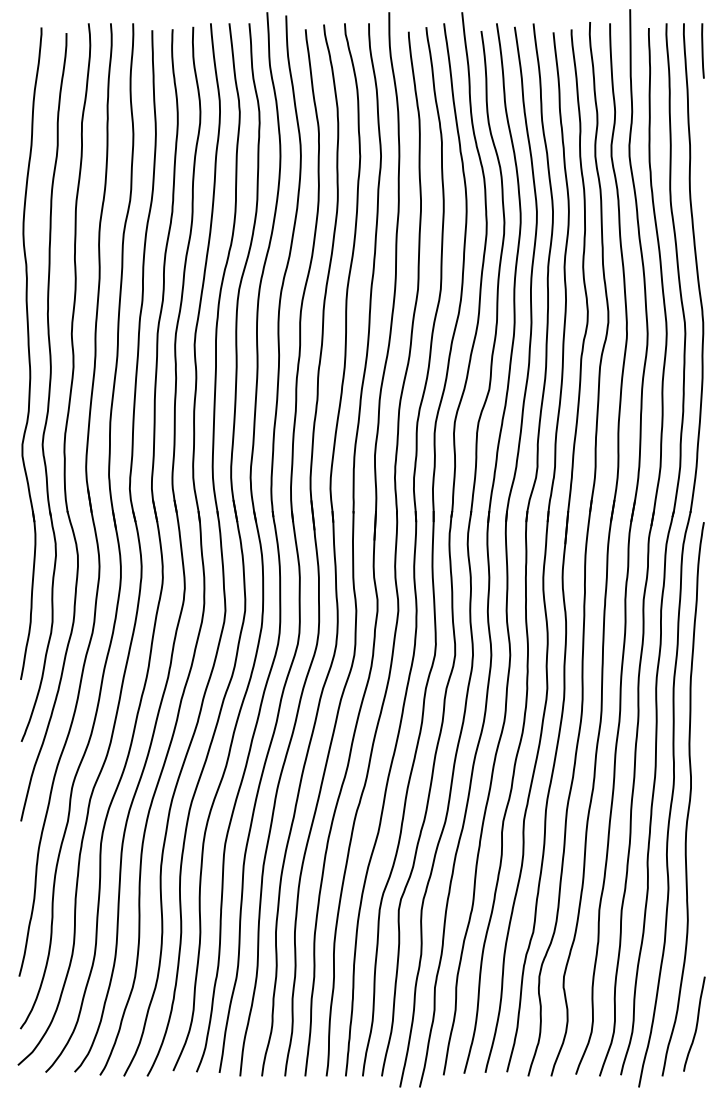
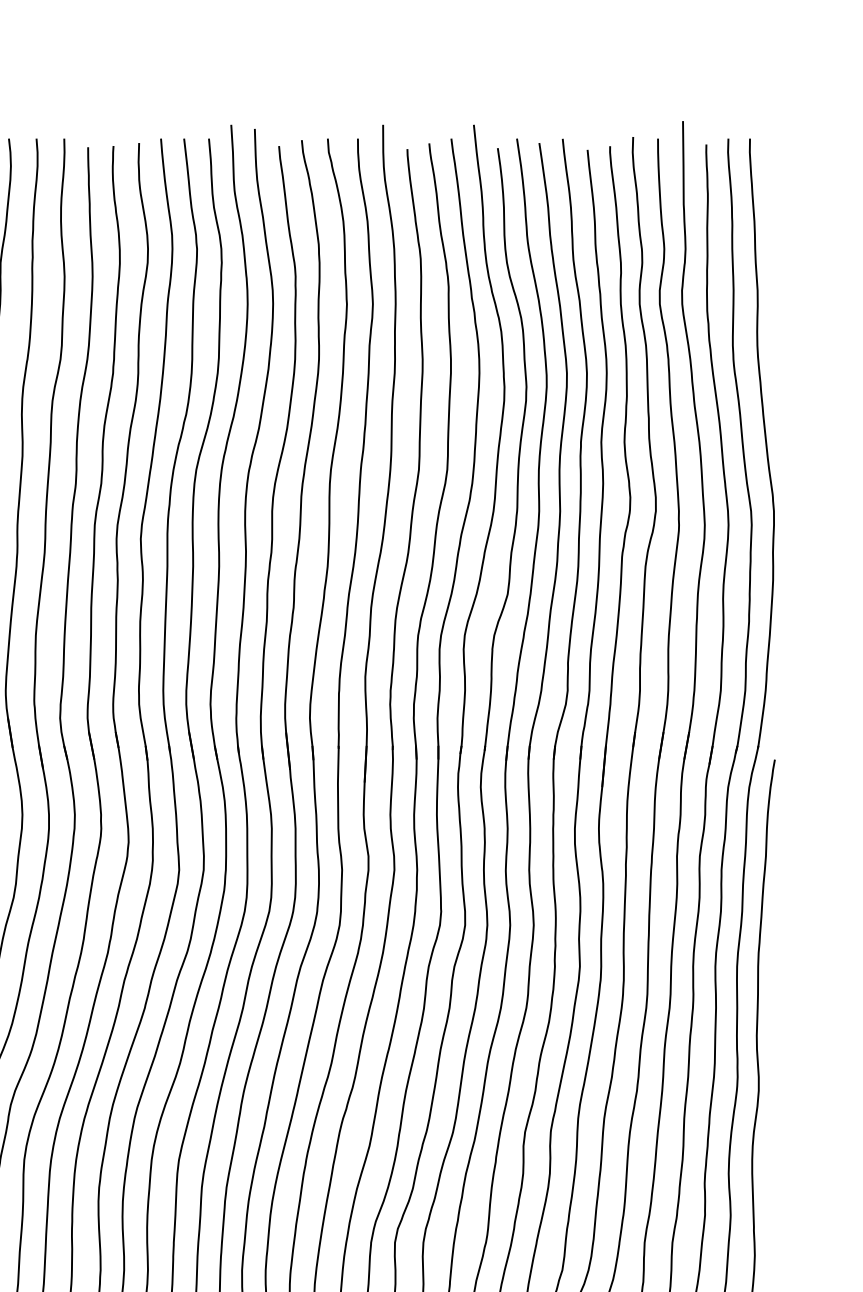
line: (702, 50) -> (773, 172), removed

